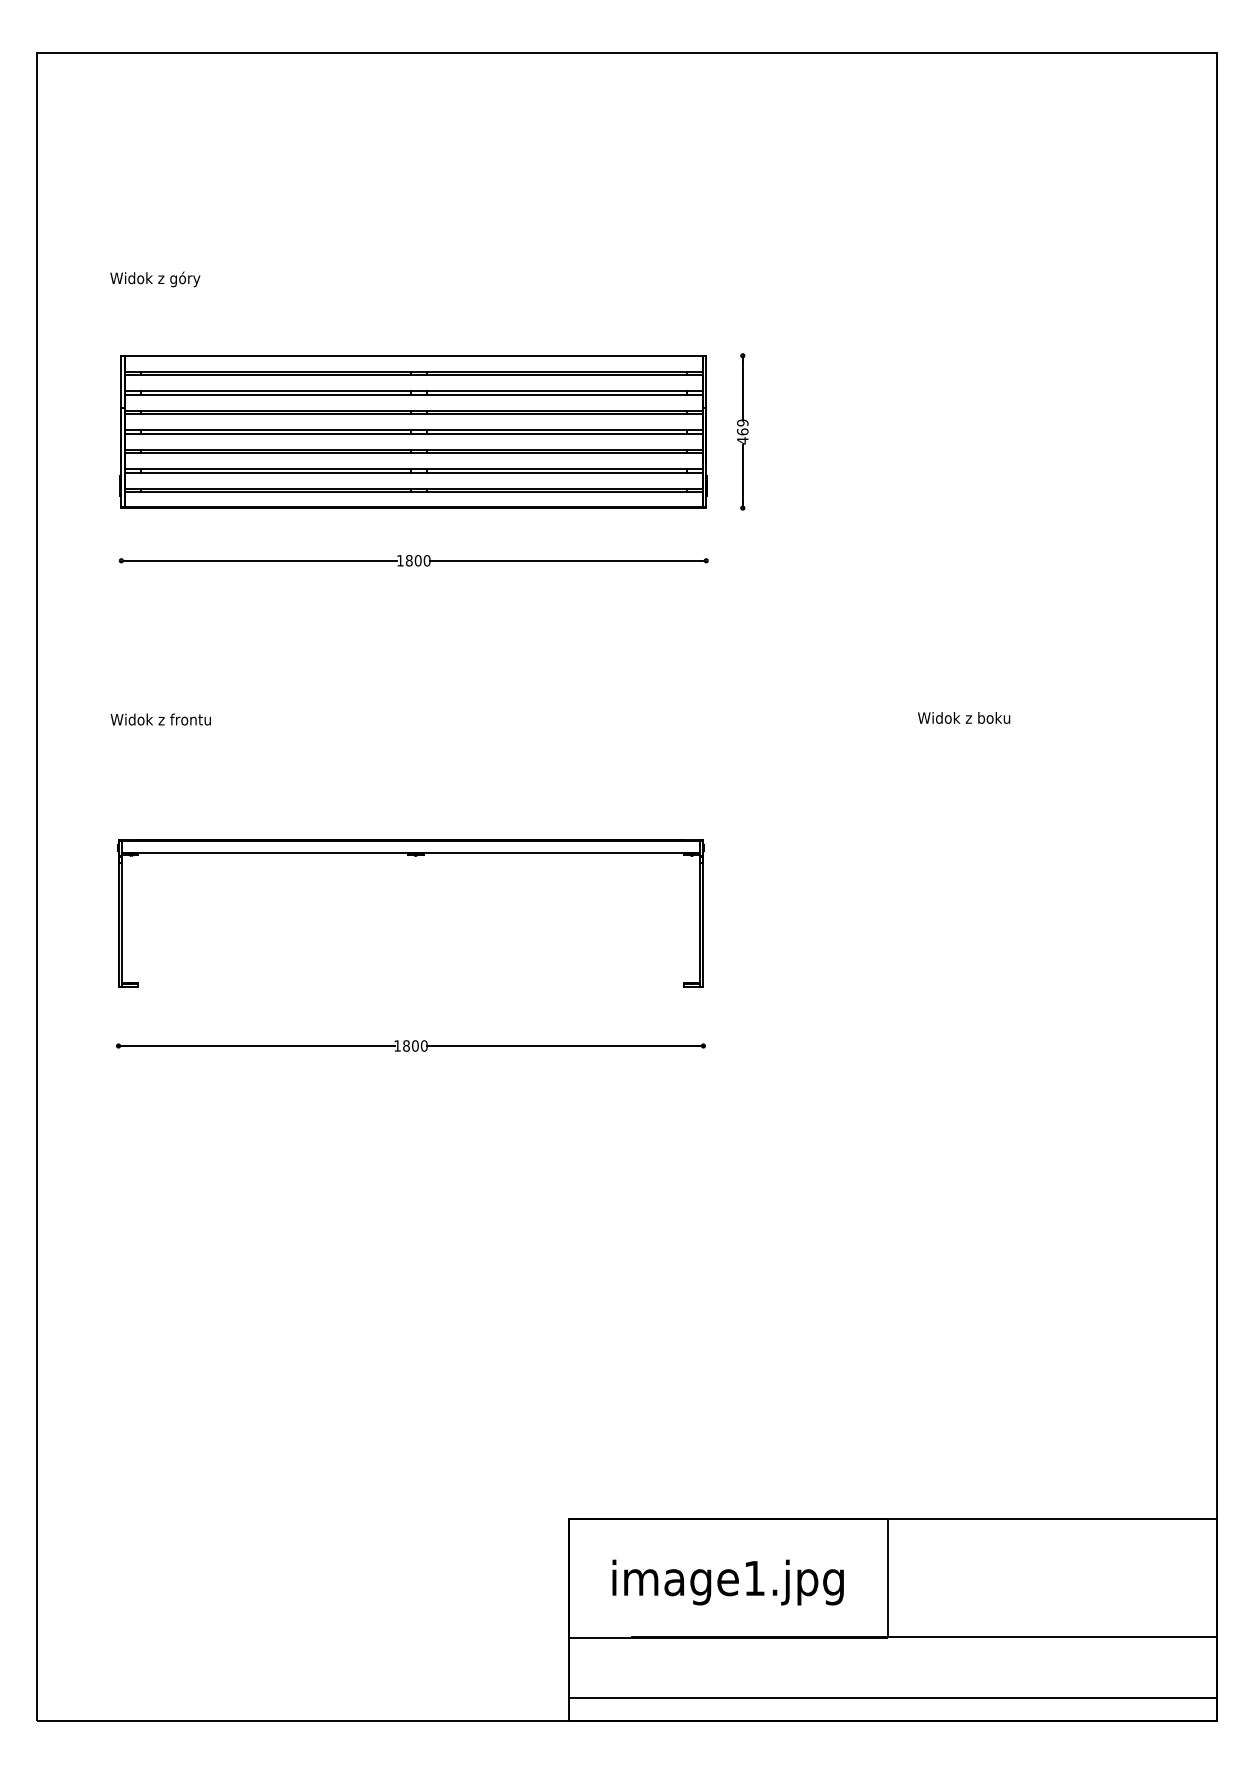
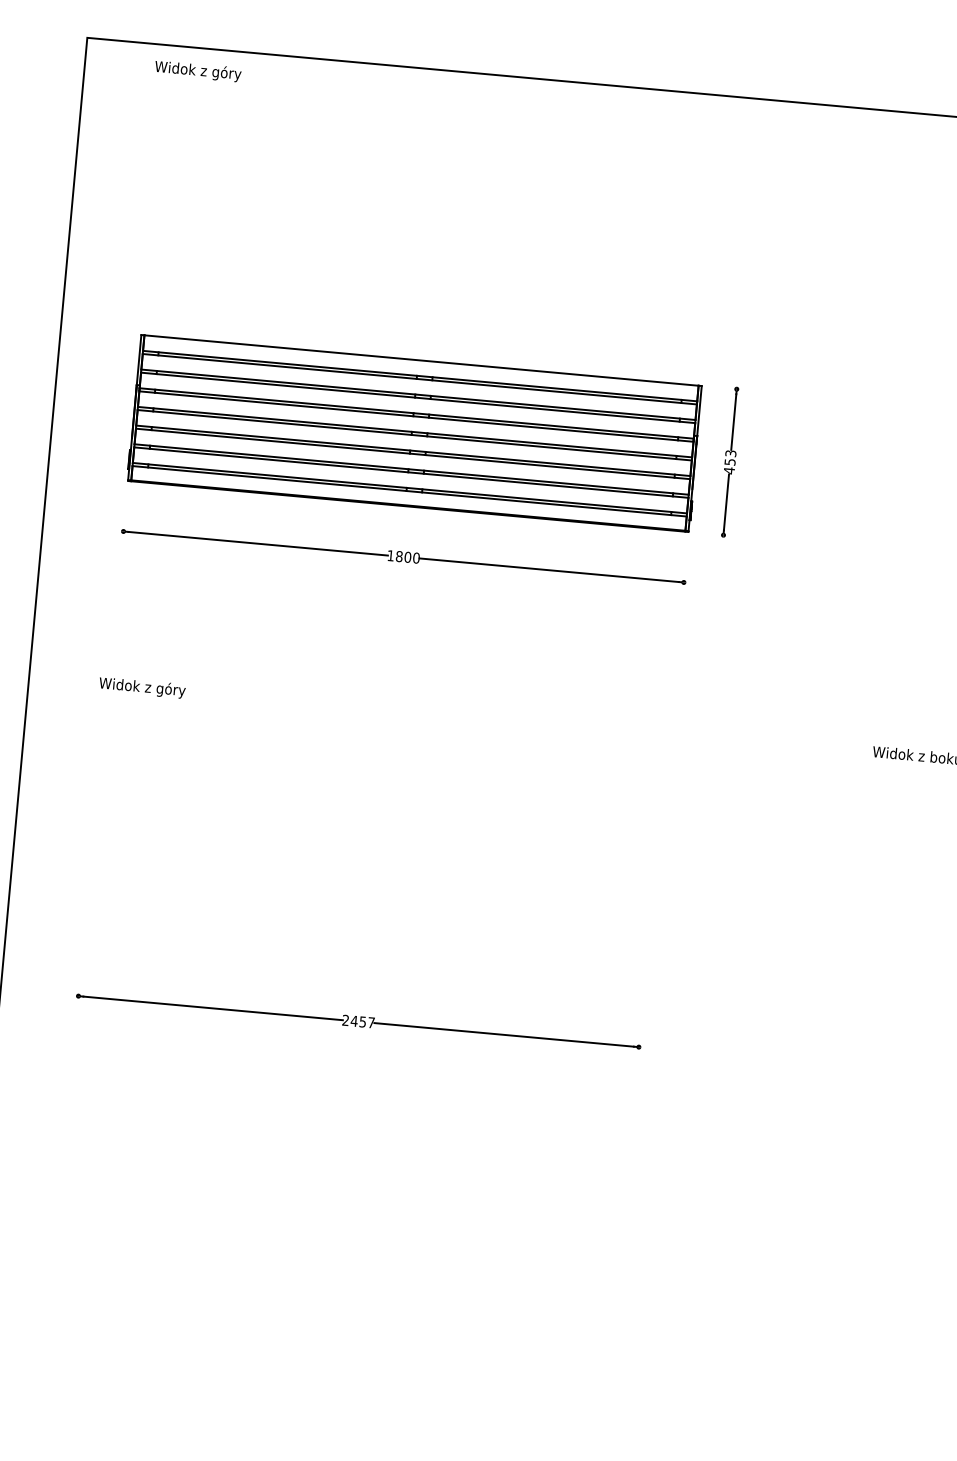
text: (155, 279) -> (198, 71), moved
text: (742, 427) -> (730, 457), 469 -> 453
text: (190, 720) -> (175, 690), Widok z frontu -> Widok z góry
part: (414, 856) -> (378, 840), removed
text: (410, 1045) -> (358, 1021), 1800 -> 2457

